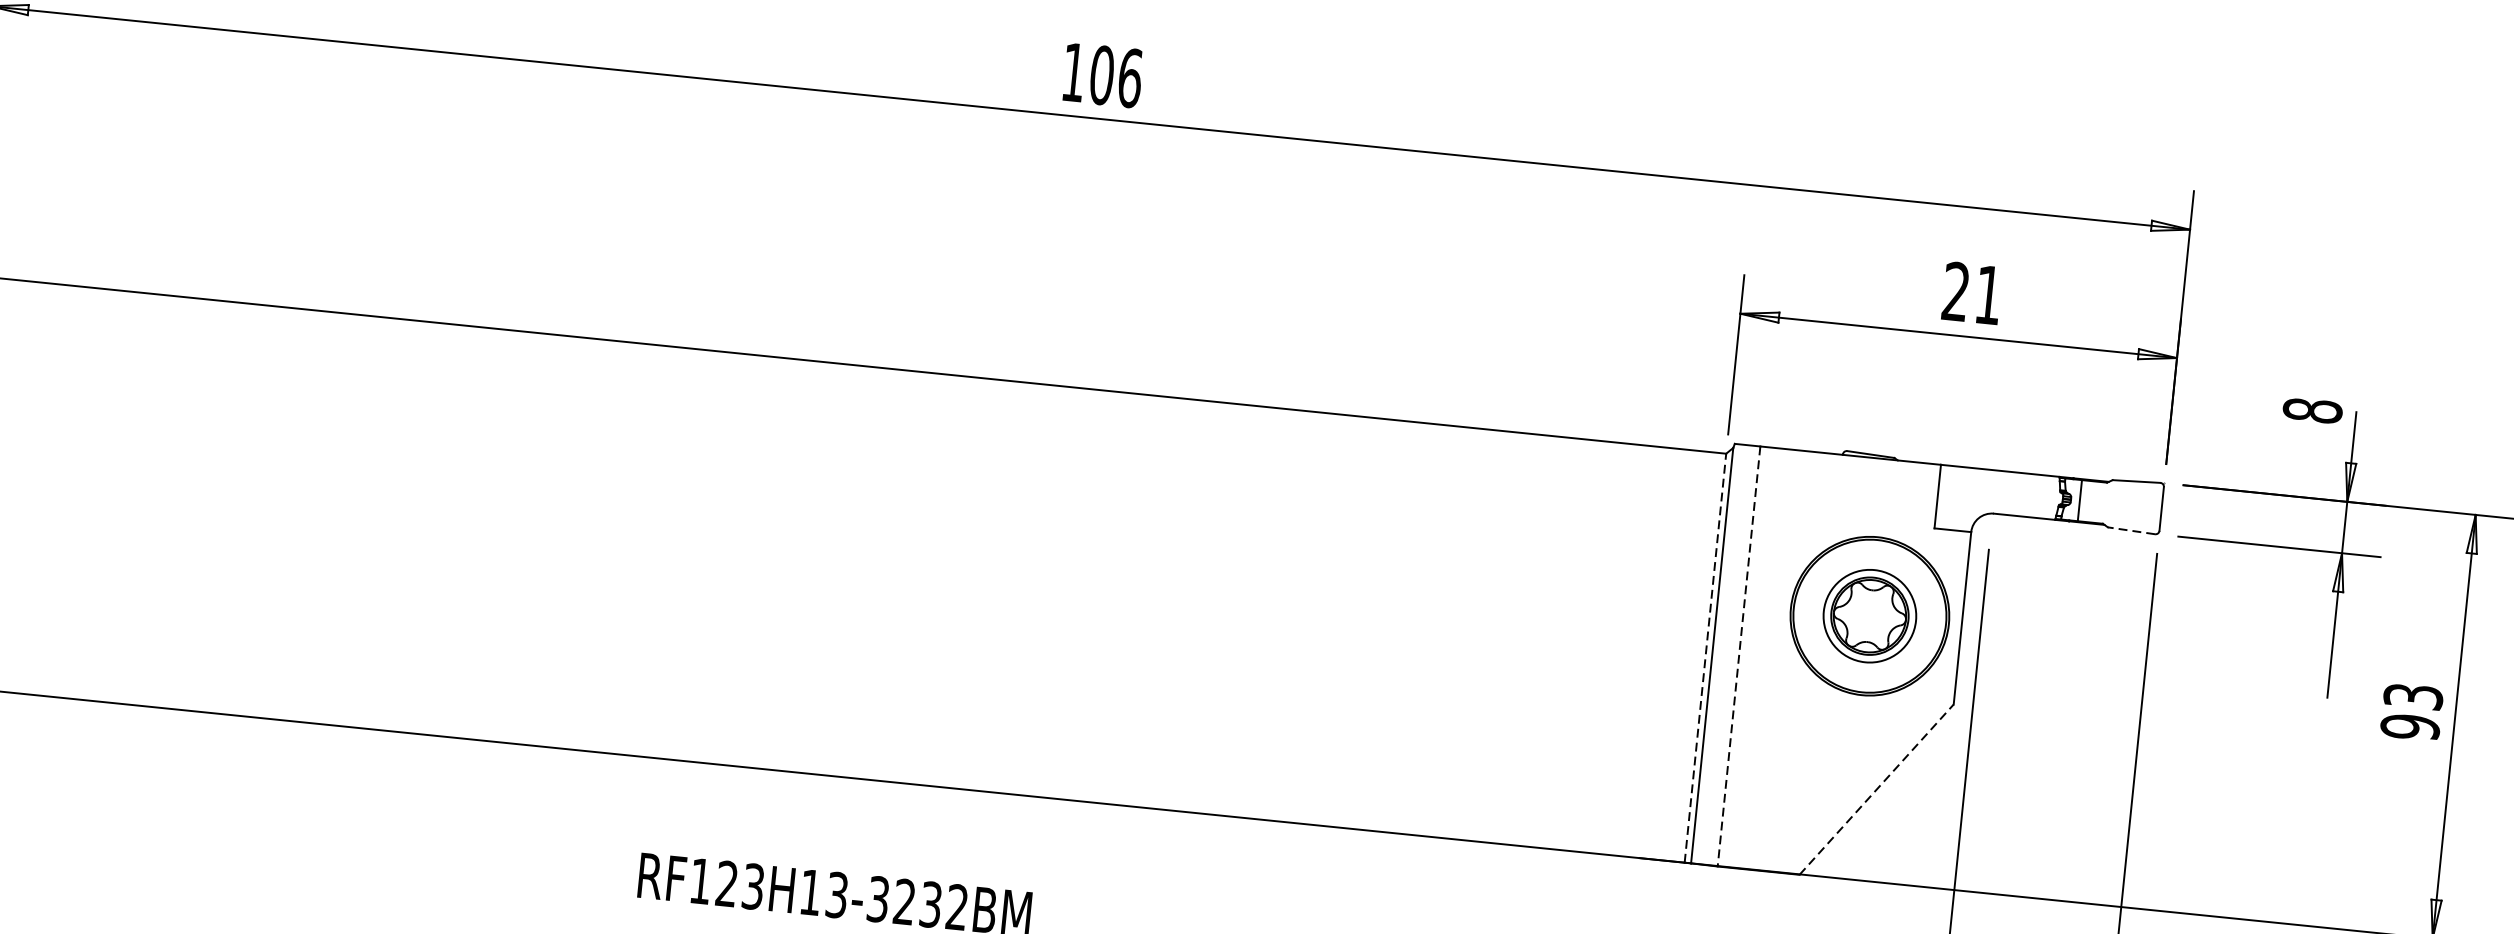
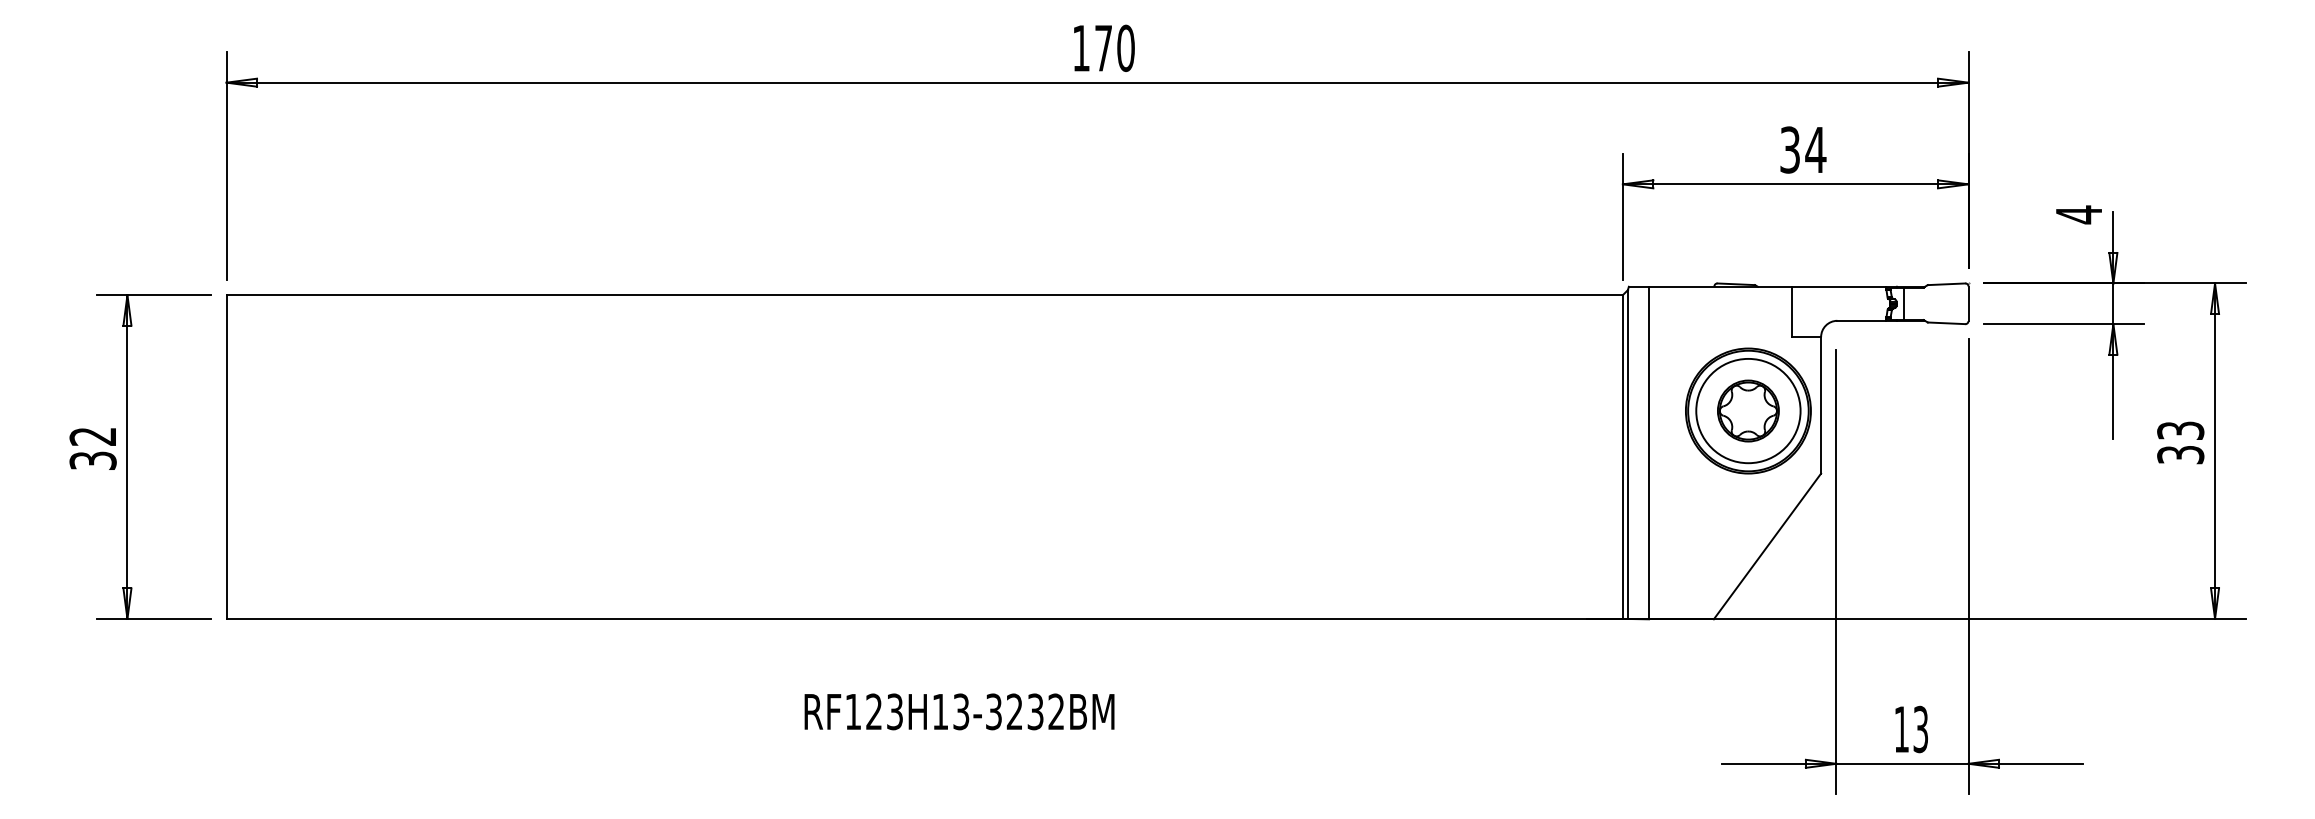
text: (1115, 76) -> (1114, 48), 106 -> 170
text: (1973, 292) -> (1803, 149), 21 -> 34
text: (2312, 410) -> (2078, 214), 8 -> 4
line: (2131, 531) -> (1946, 323), dashed -> solid
circle: (1870, 615) -> (1748, 410), size x1.43
line: (1739, 657) -> (1649, 453), dashed -> solid
line: (1704, 658) -> (1622, 457), dashed -> solid
text: (2410, 726) -> (2180, 454), 93 -> 33
line: (1876, 789) -> (1767, 546), dashed -> solid

